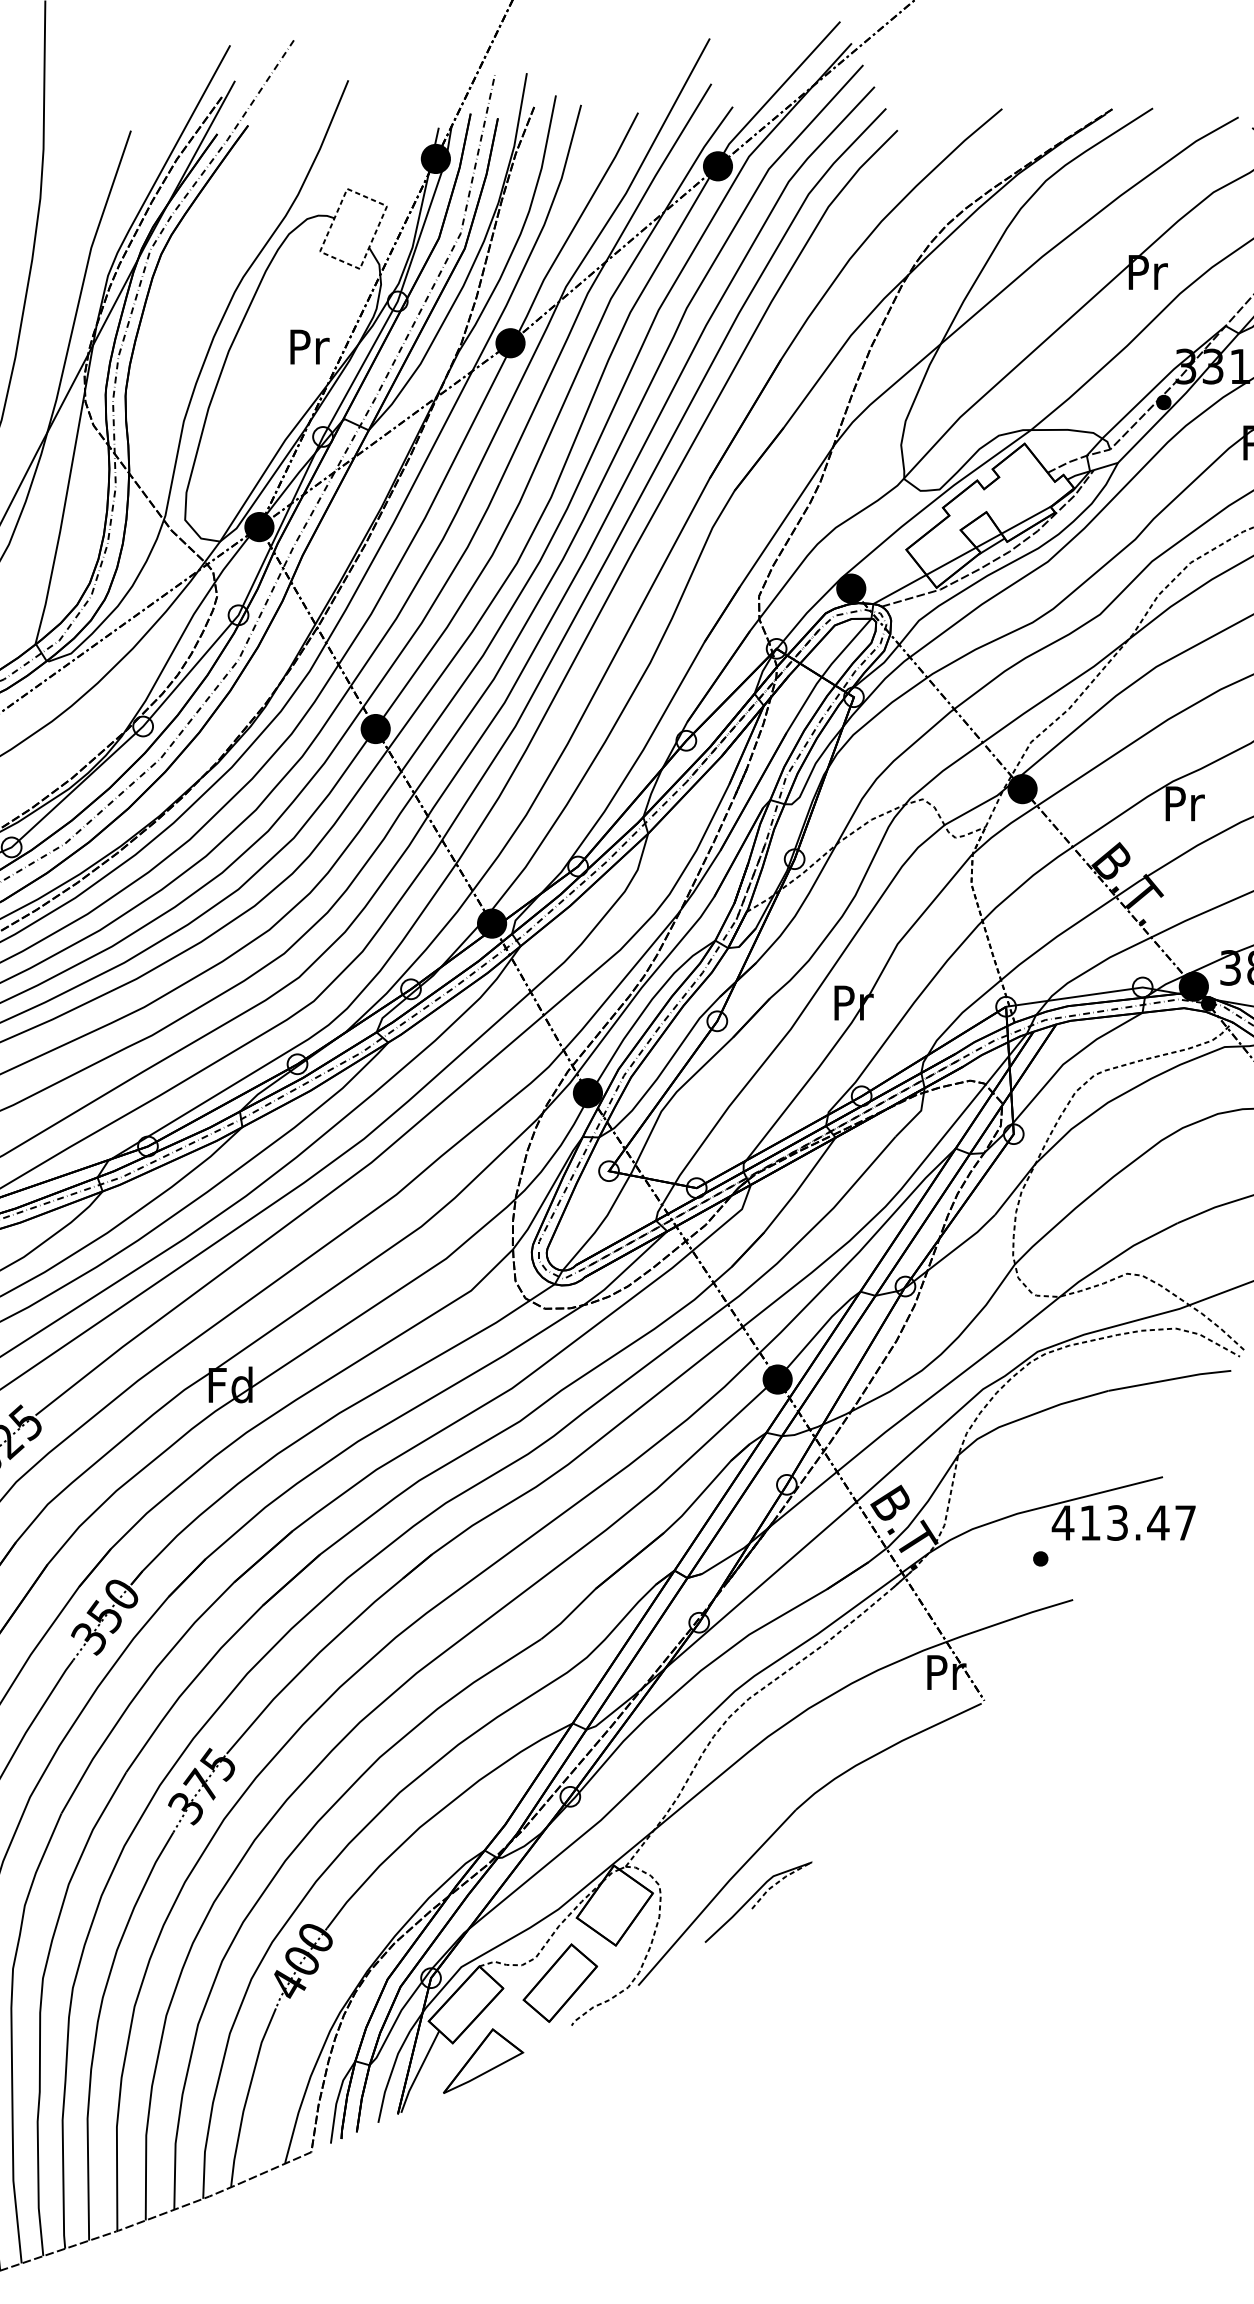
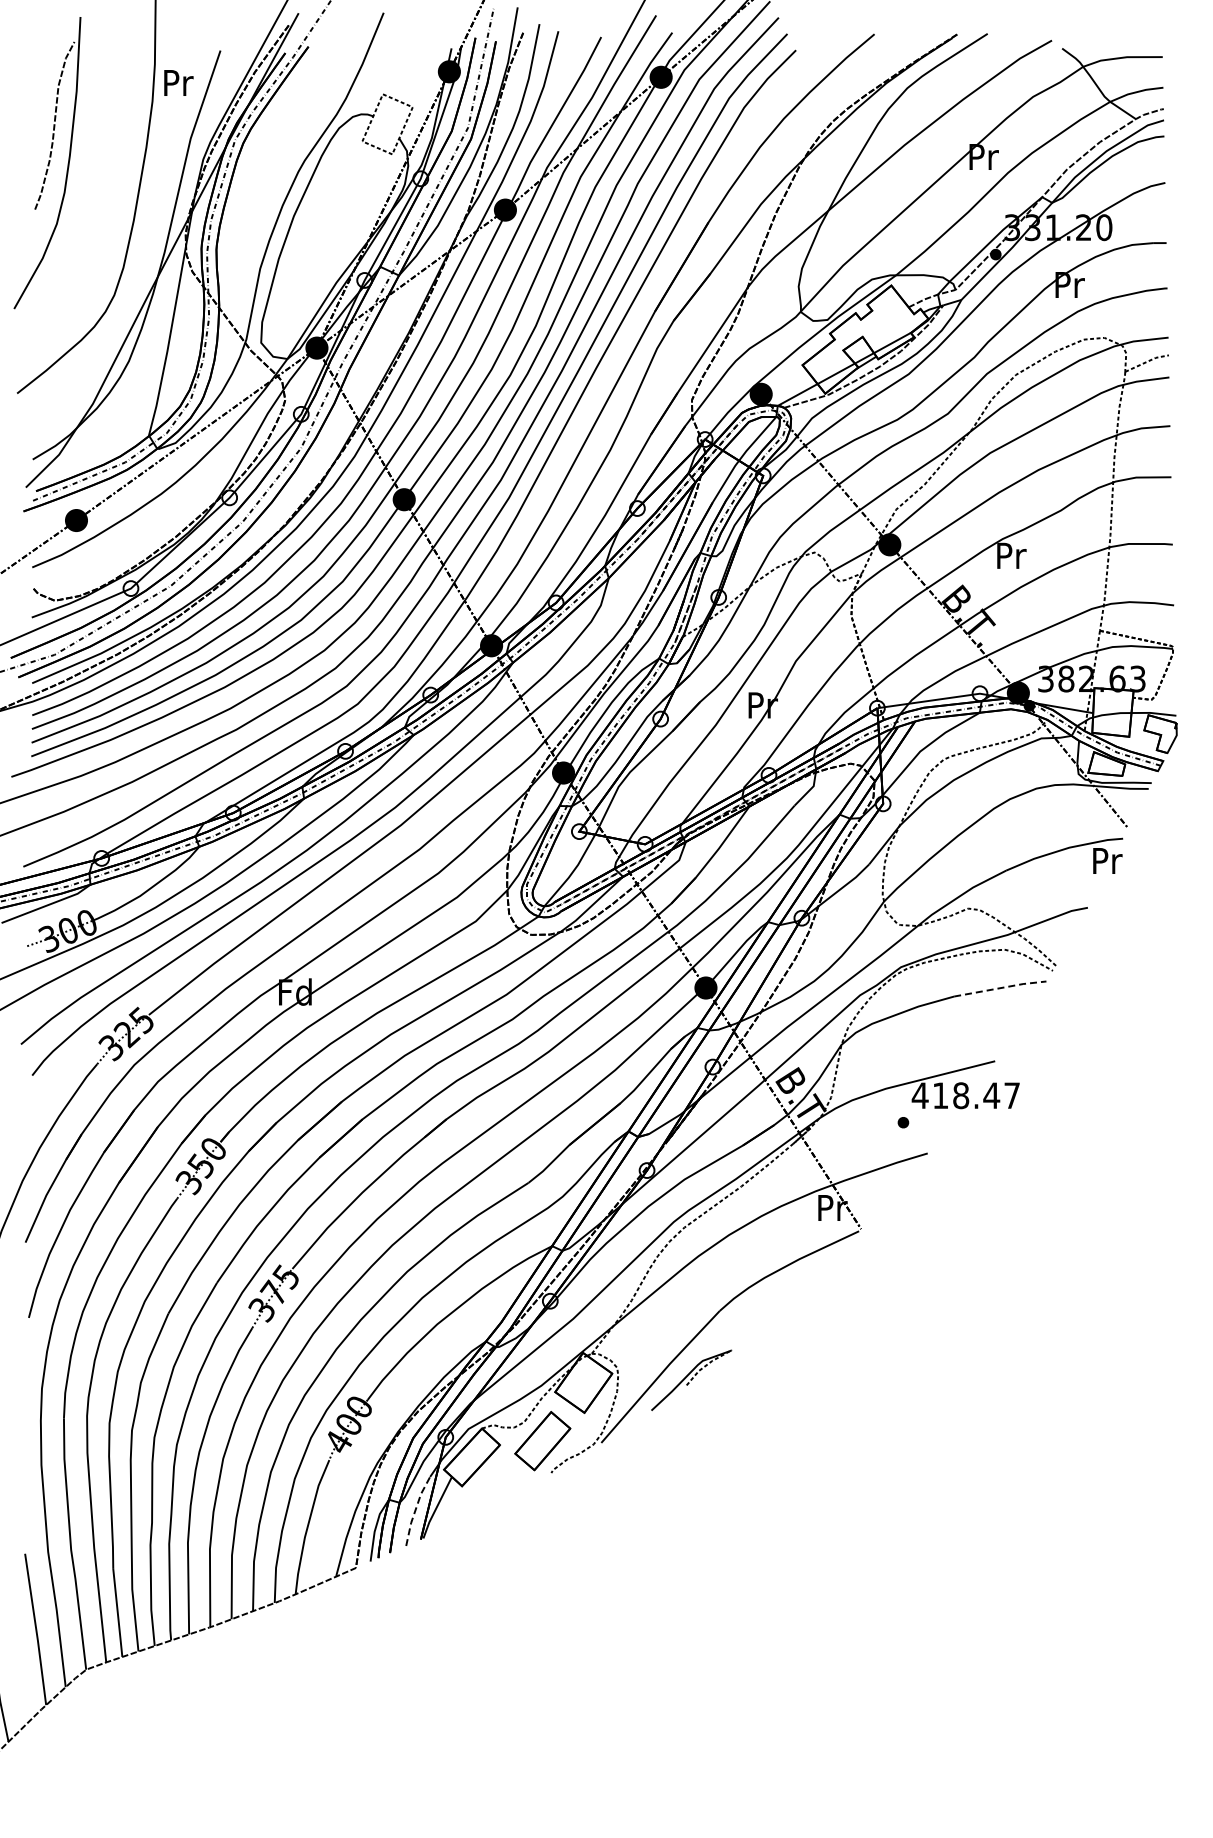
text: (309, 346) -> (178, 82), moved
line: (1170, 1380) -> (1000, 988), solid -> dashed
text: (1118, 1522) -> (961, 1095), 413.47 -> 418.47
part: (483, 2060) -> (485, 1499), removed
line: (390, 2074) -> (415, 1509), solid -> dashed

